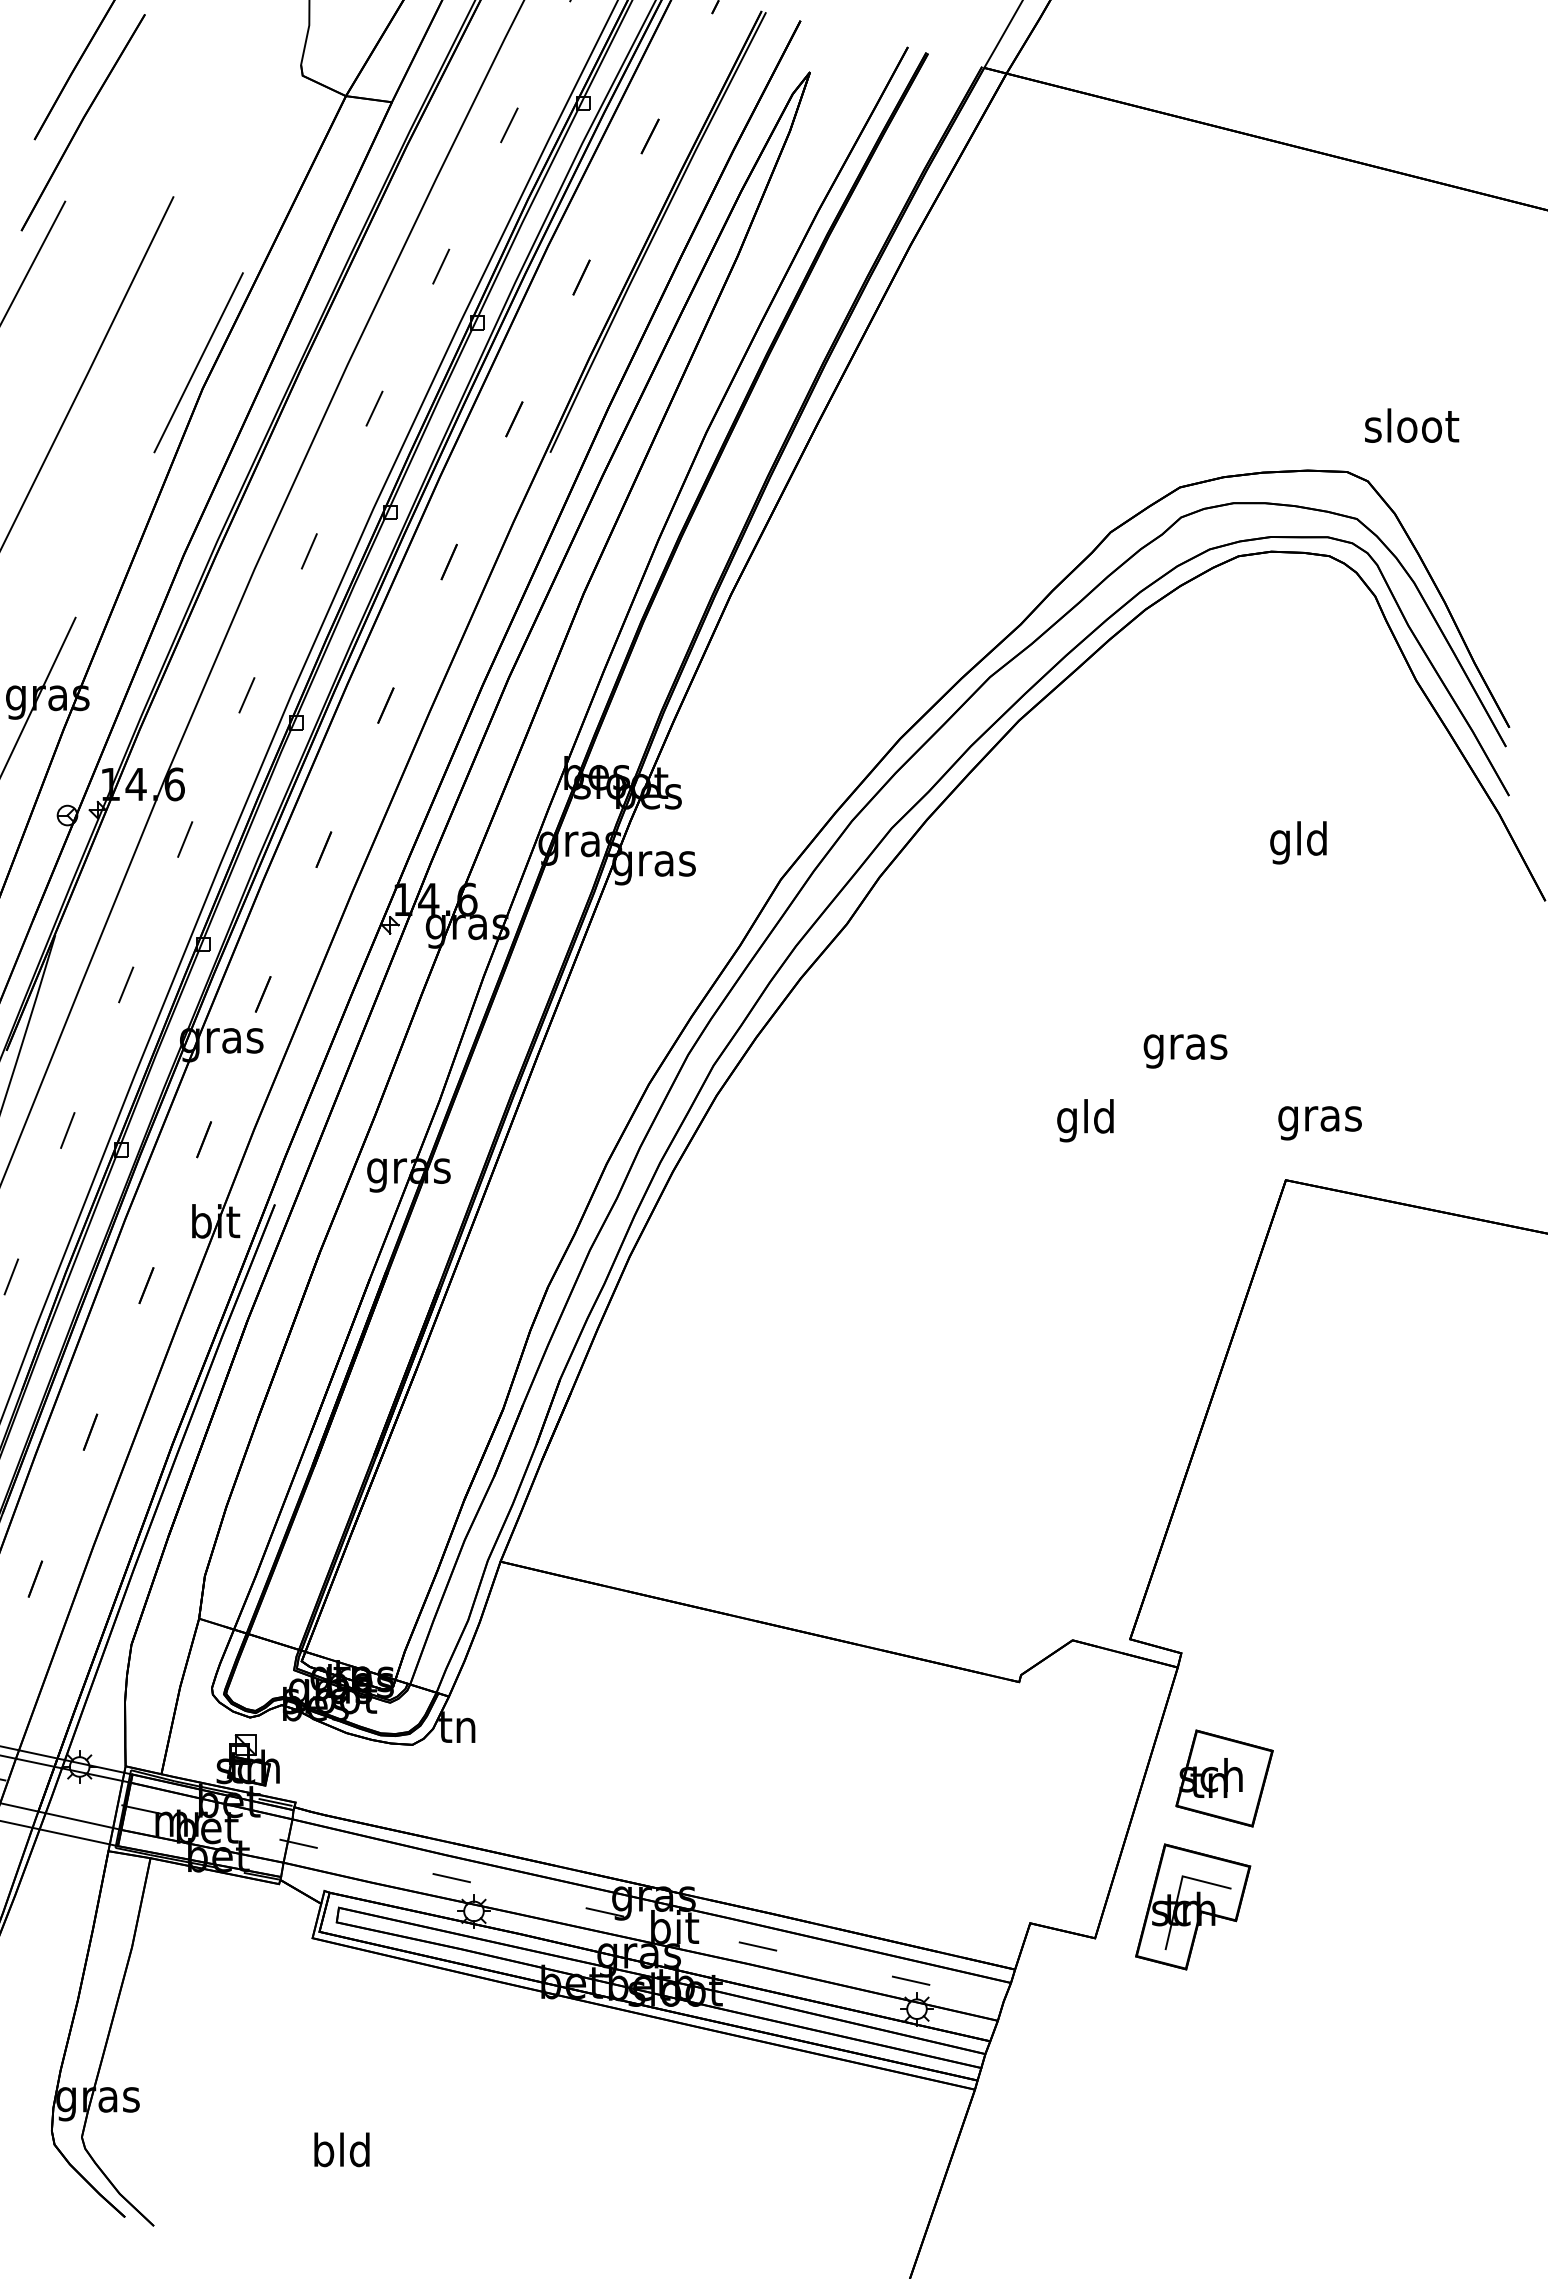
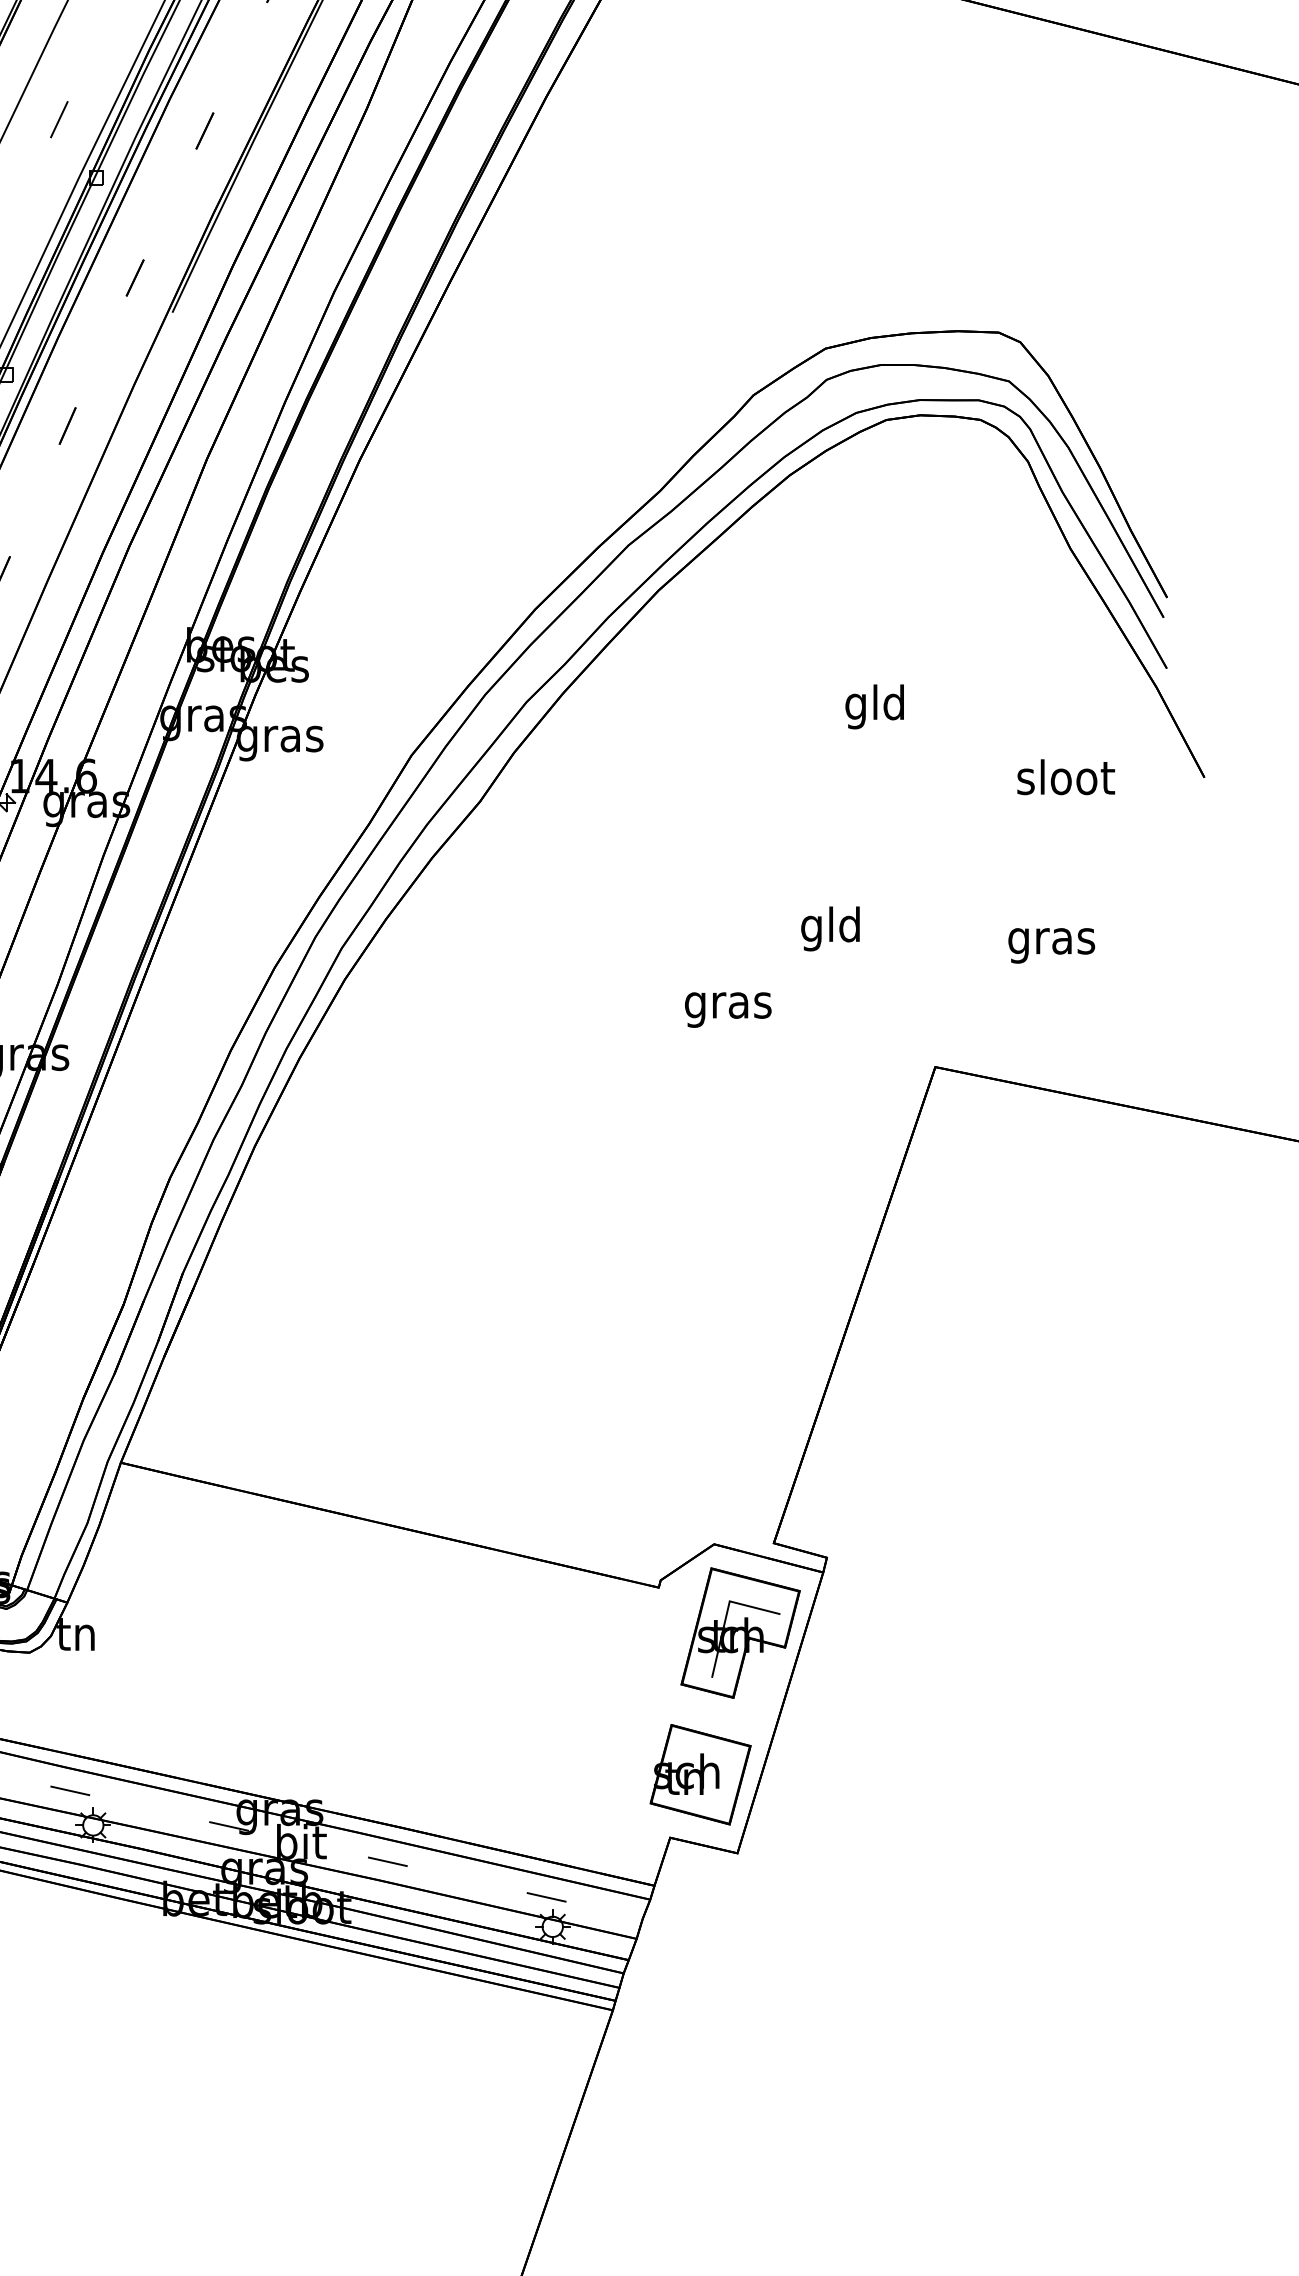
text: (1412, 425) -> (1066, 777), moved
text: (1298, 842) -> (874, 706), moved
text: (1185, 1046) -> (831, 928), gras -> gld
text: (1085, 1120) -> (727, 1005), gld -> gras
text: (1319, 1123) -> (1051, 946), moved
part: (1224, 1778) -> (700, 1774), moved
part: (1193, 1906) -> (741, 1632), moved

